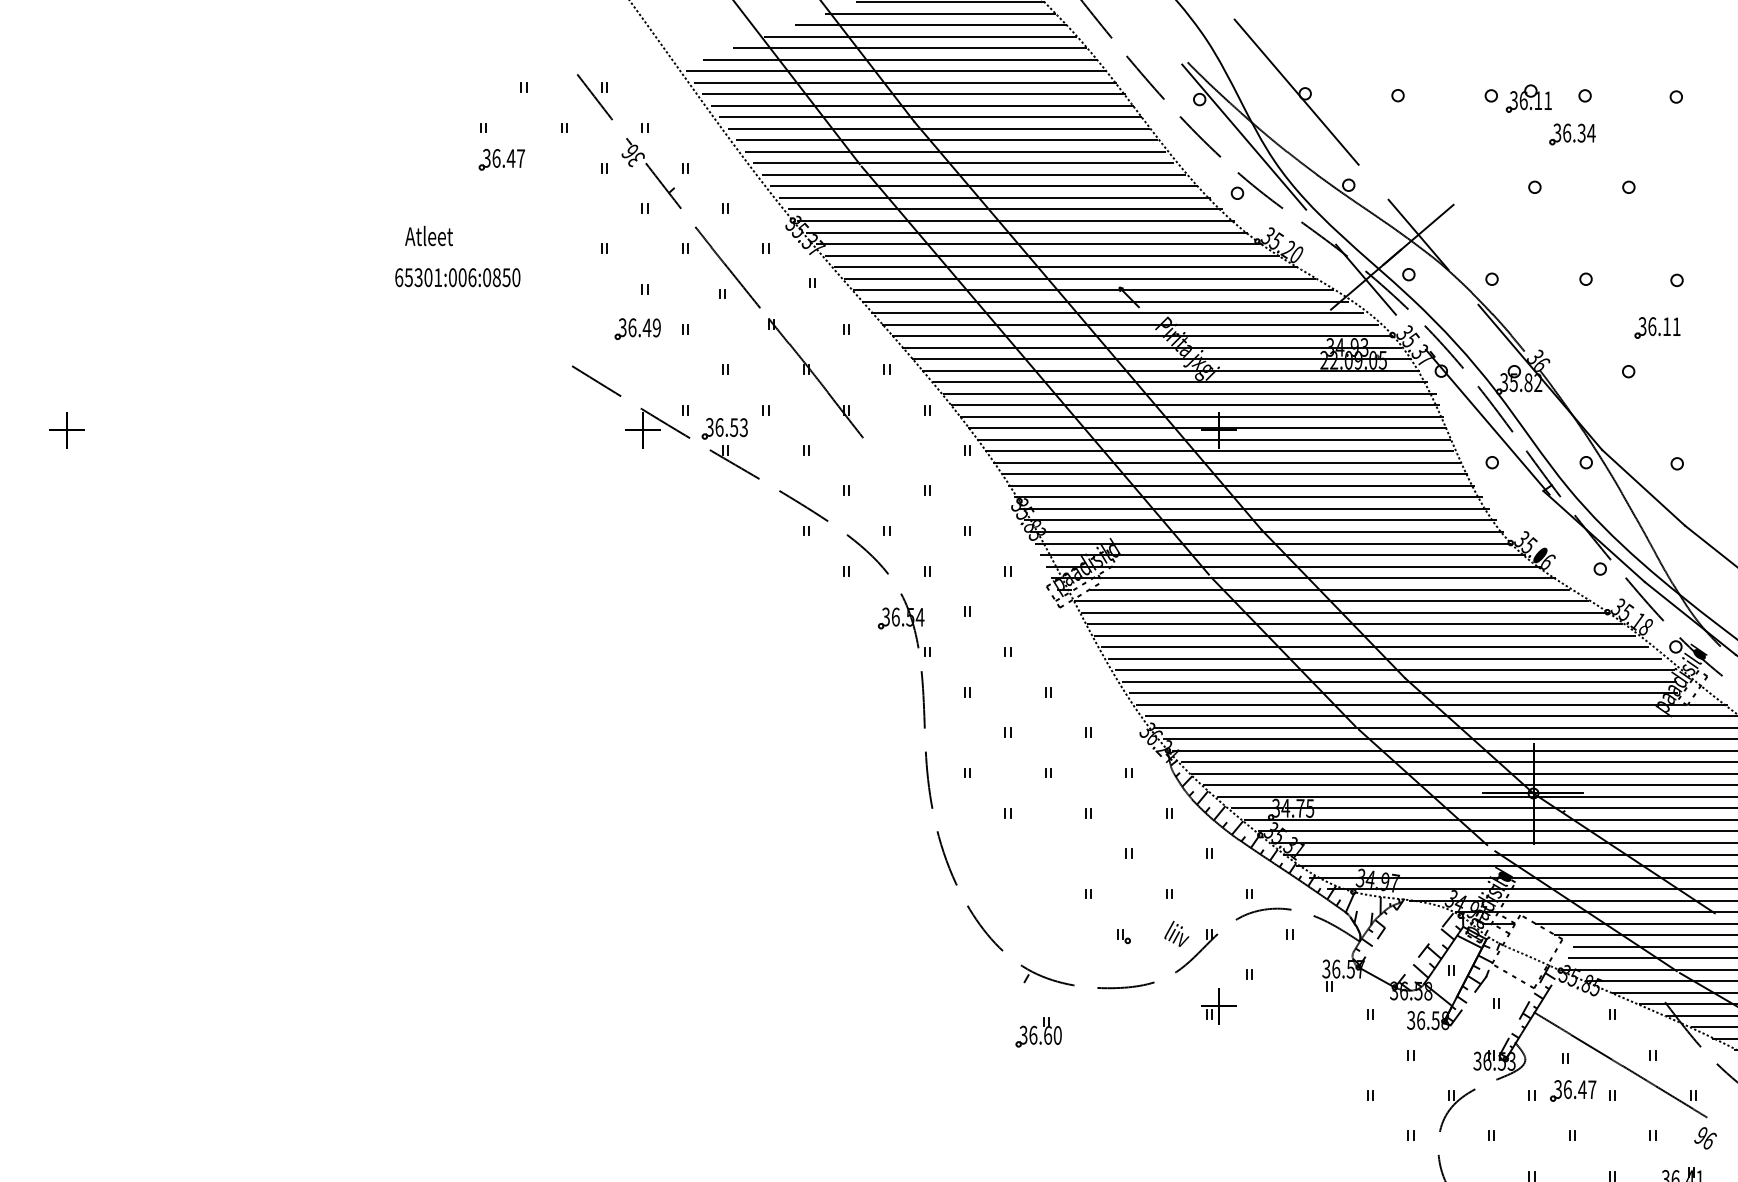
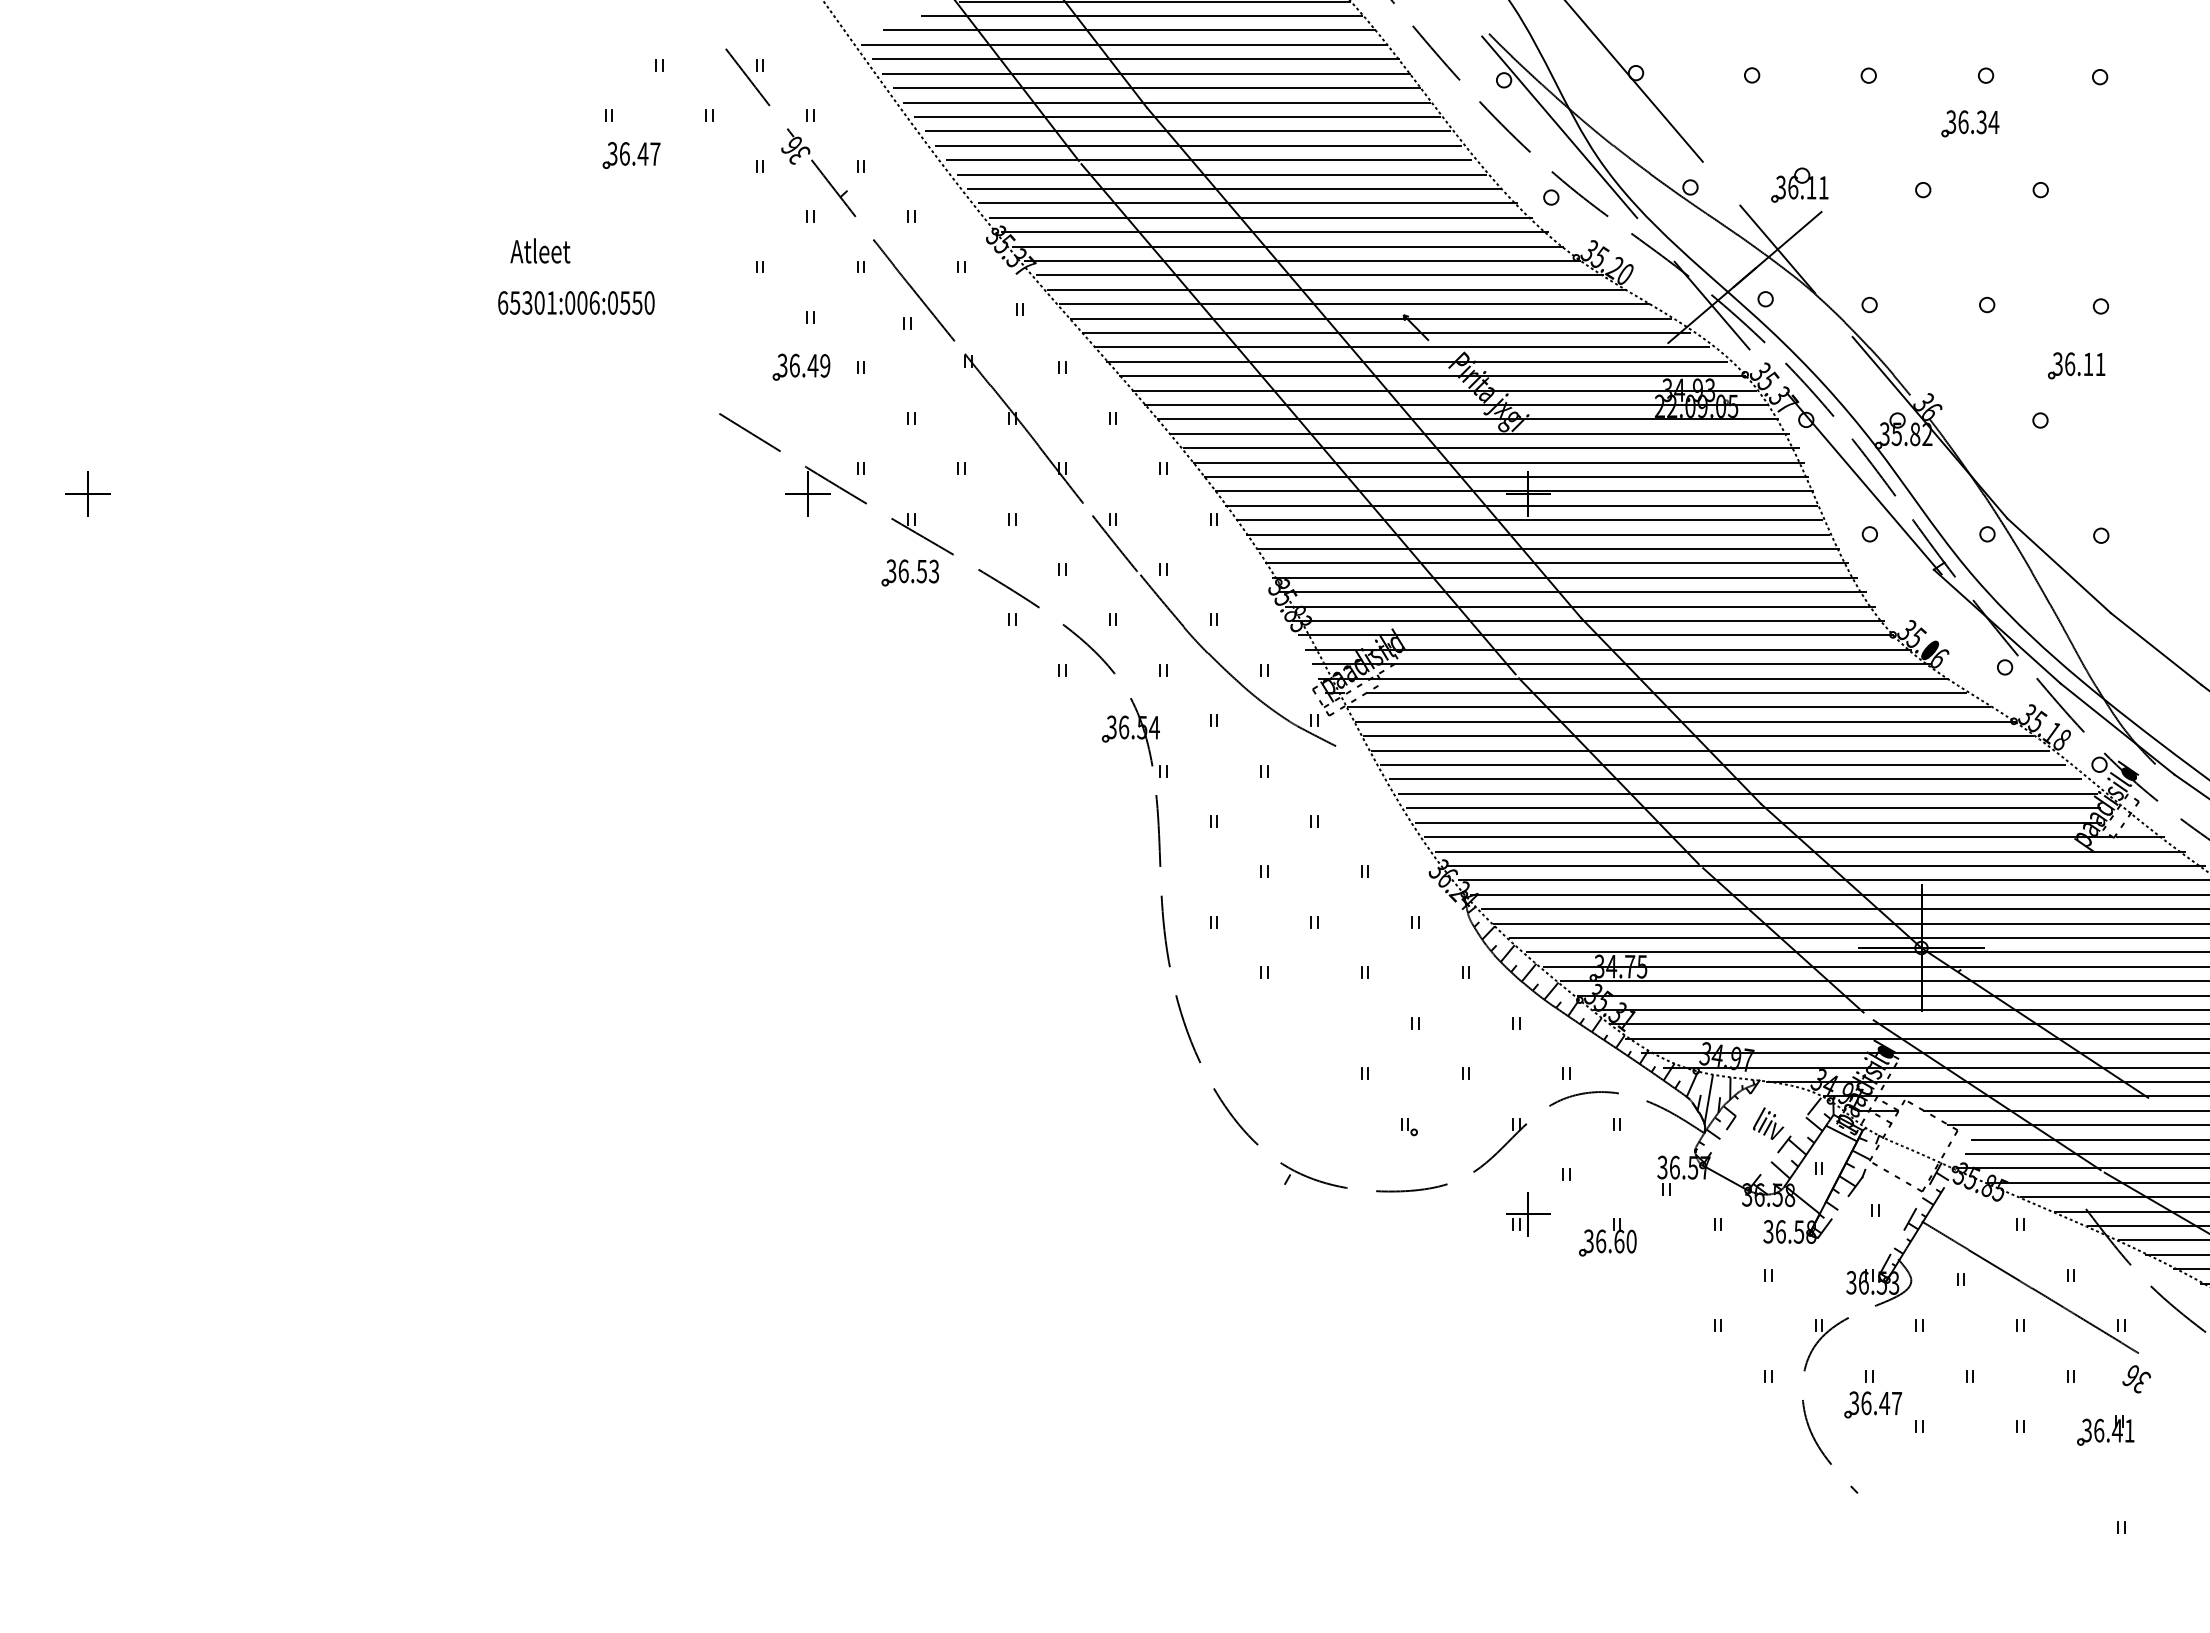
part: (1528, 98) -> (1799, 184), moved
text: (497, 277) -> (625, 302), 65301:006:0850 -> 65301:006:0550
part: (724, 428) -> (909, 572), moved
part: (956, 549) -> (1199, 643), added
line: (1363, 914) -> (1708, 1099), added
text: (1176, 933) -> (1768, 1123), moved
part: (1038, 1032) -> (1607, 1237), moved
part: (1573, 1090) -> (1873, 1404), moved
text: (1710, 1140) -> (2142, 1382), 96 -> 36

